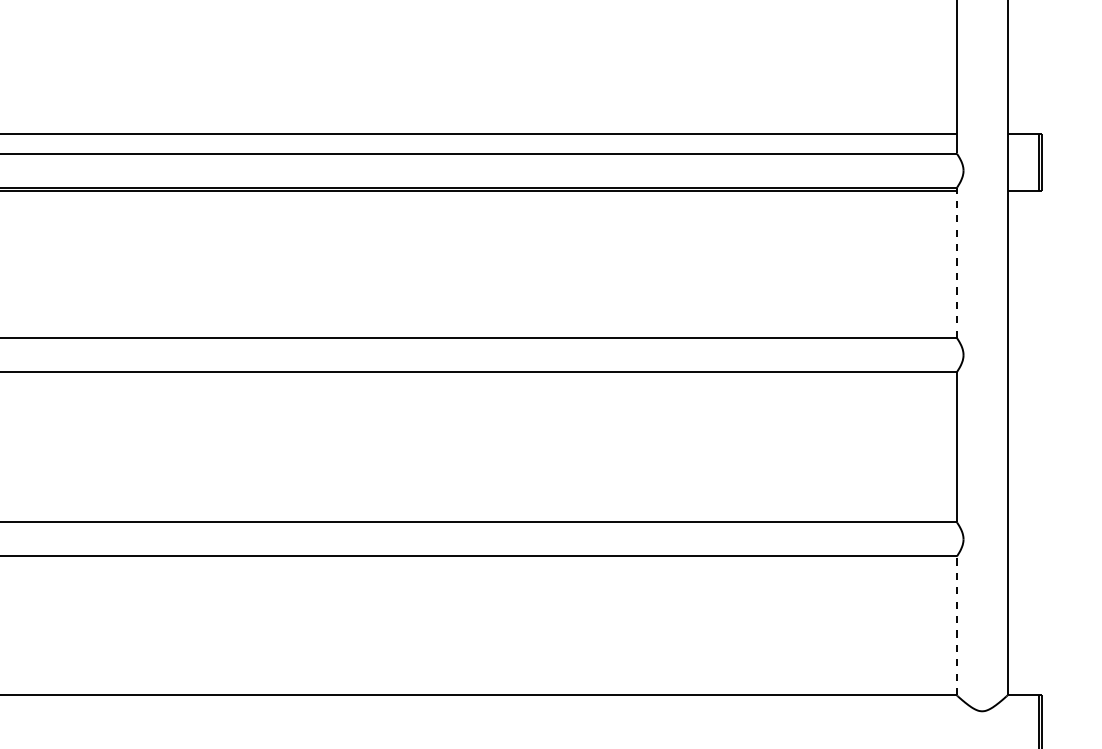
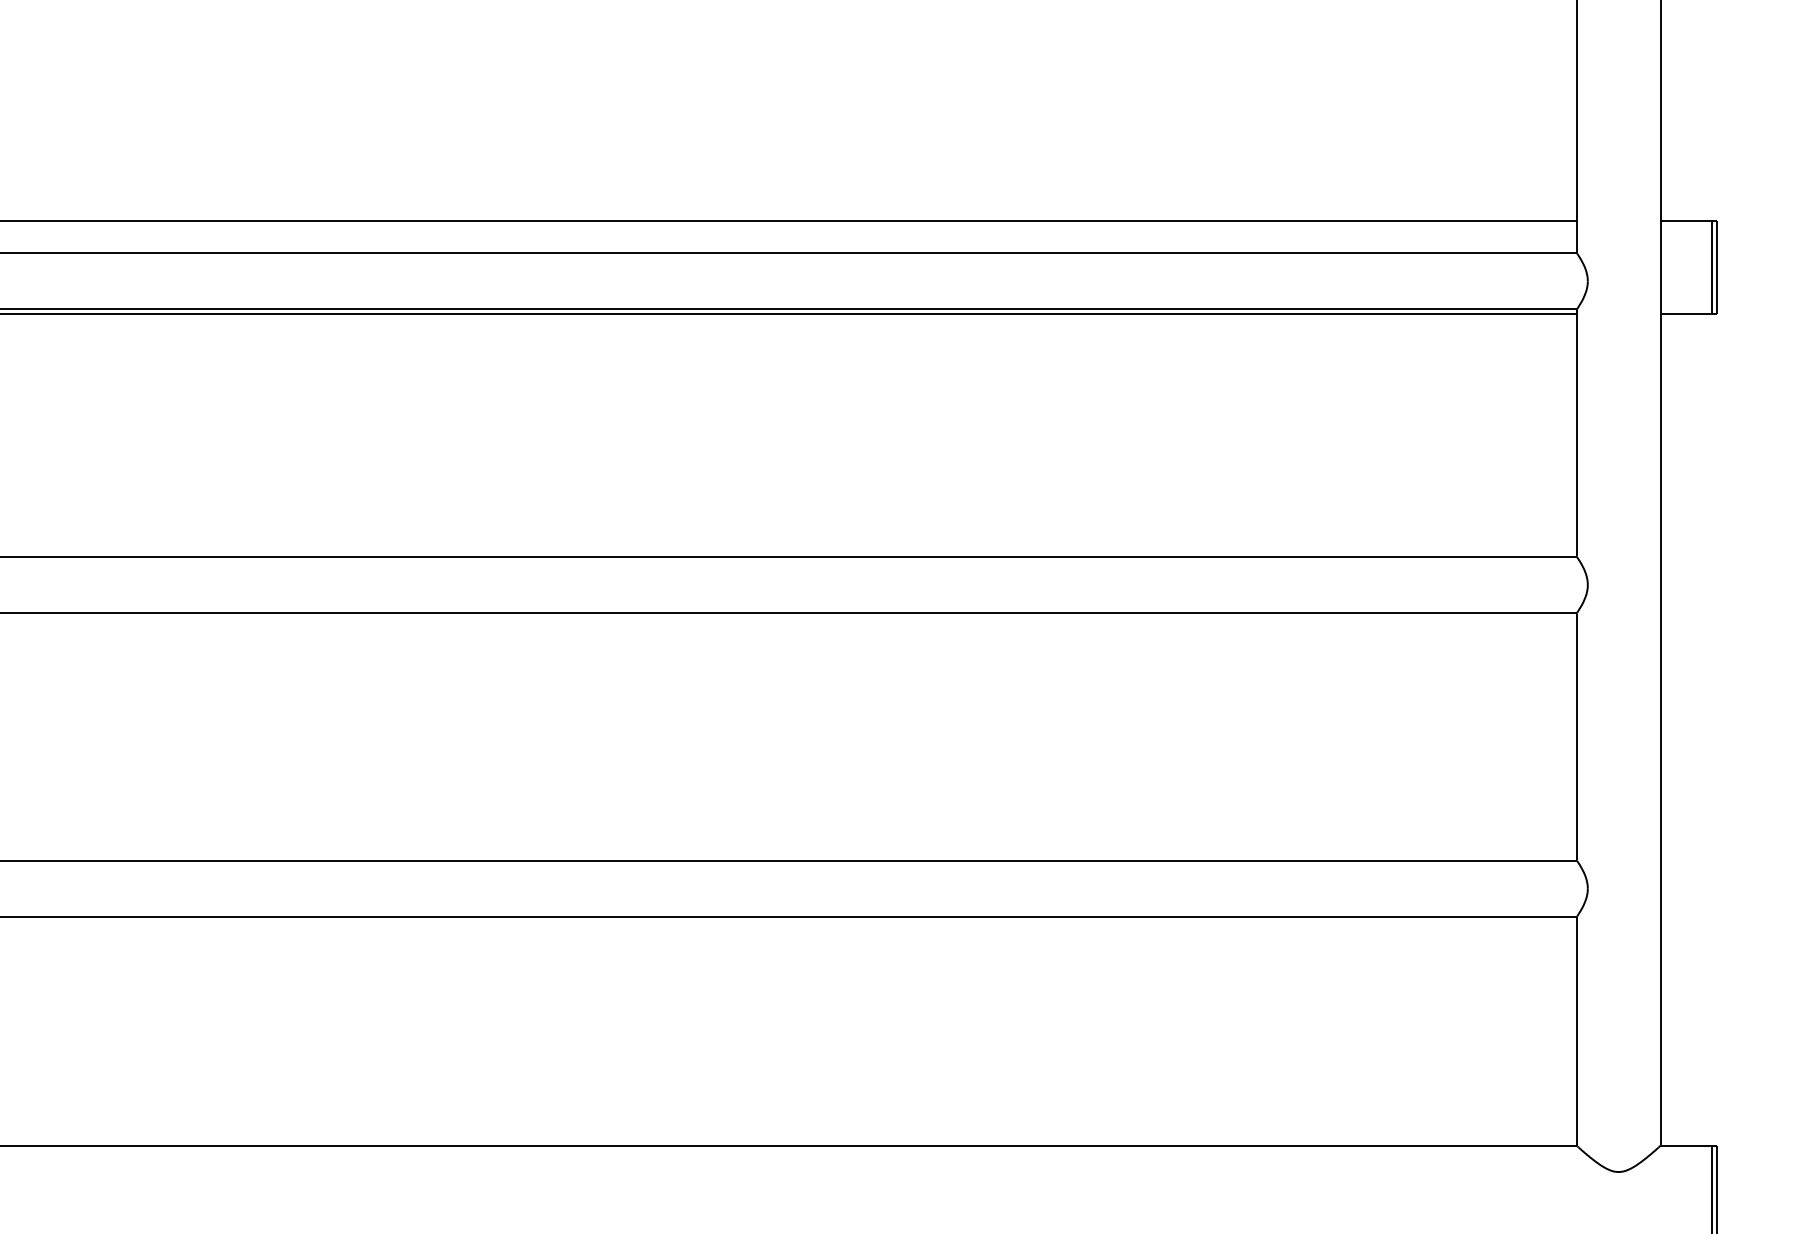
line: (956, 262) -> (1576, 432), dashed -> solid
line: (956, 625) -> (1576, 1030), dashed -> solid

